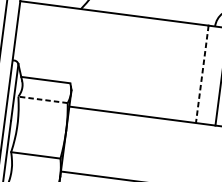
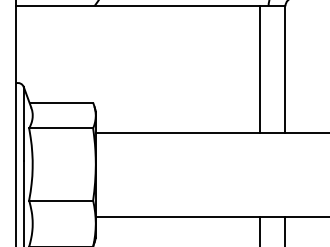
line: (202, 75) -> (260, 70), dashed -> solid
line: (43, 99) -> (61, 128), dashed -> solid

